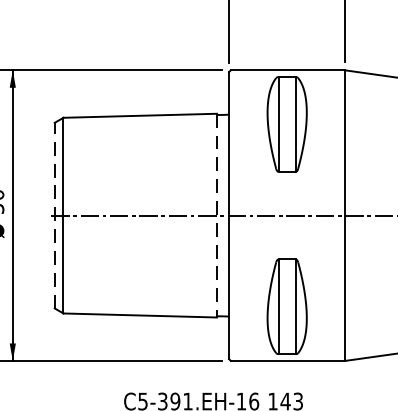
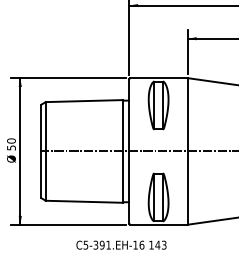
line: (54, 215) -> (41, 151), dashed -> solid
line: (217, 215) -> (123, 151), dashed -> solid

